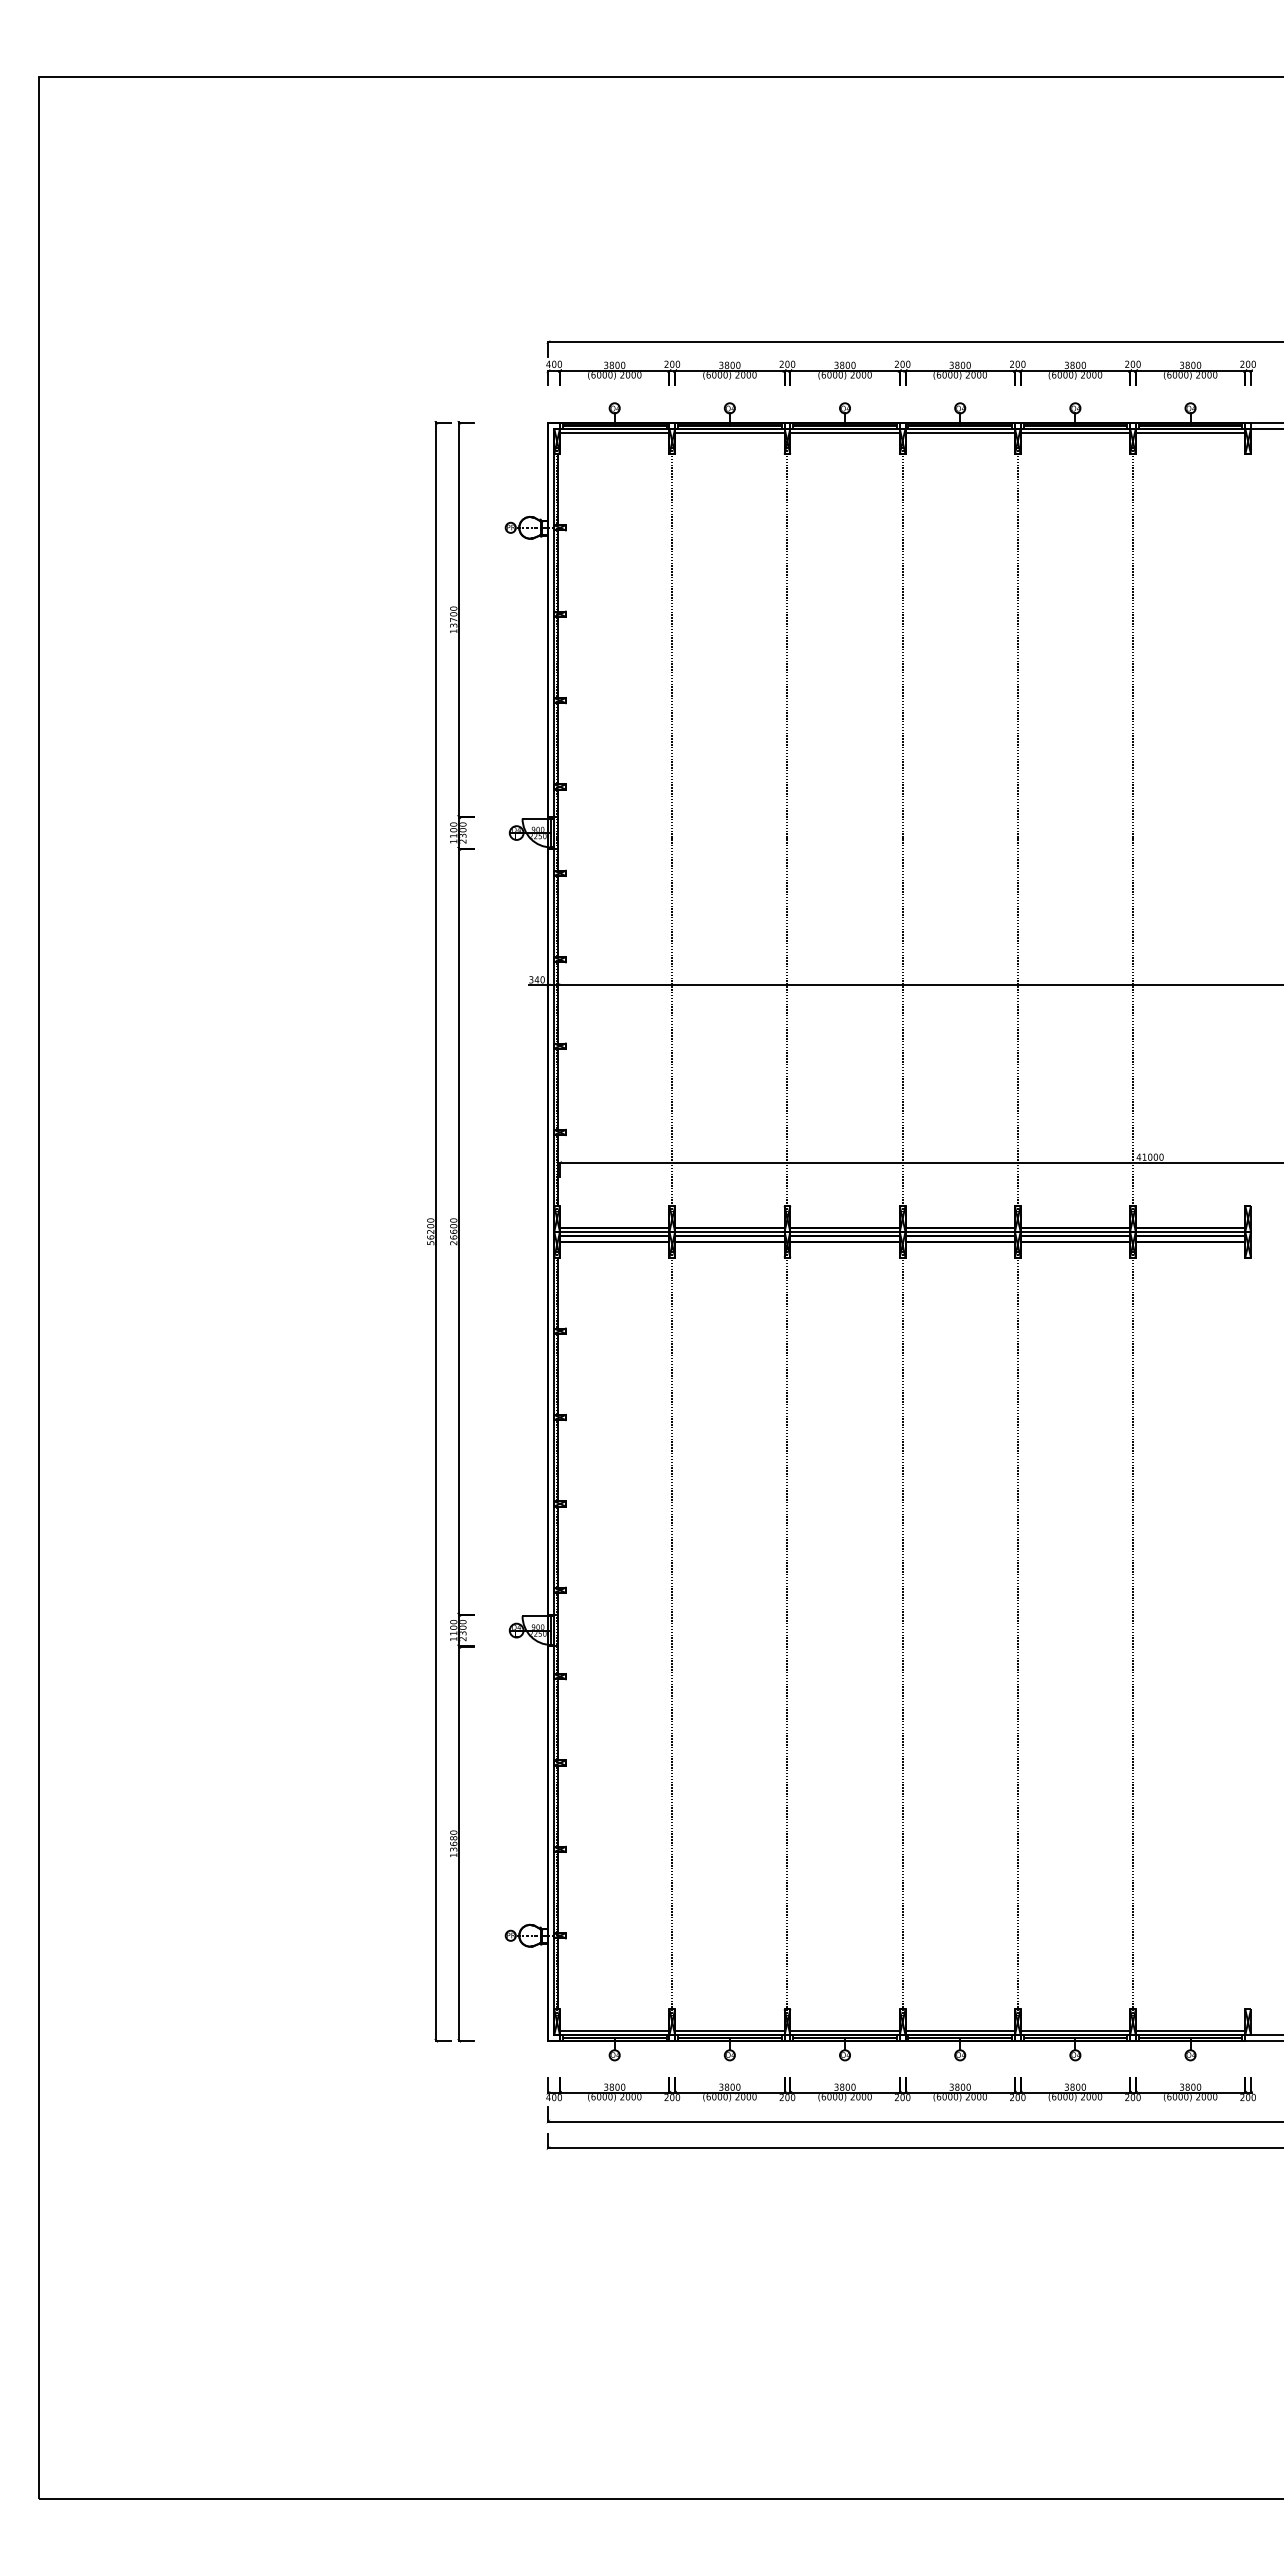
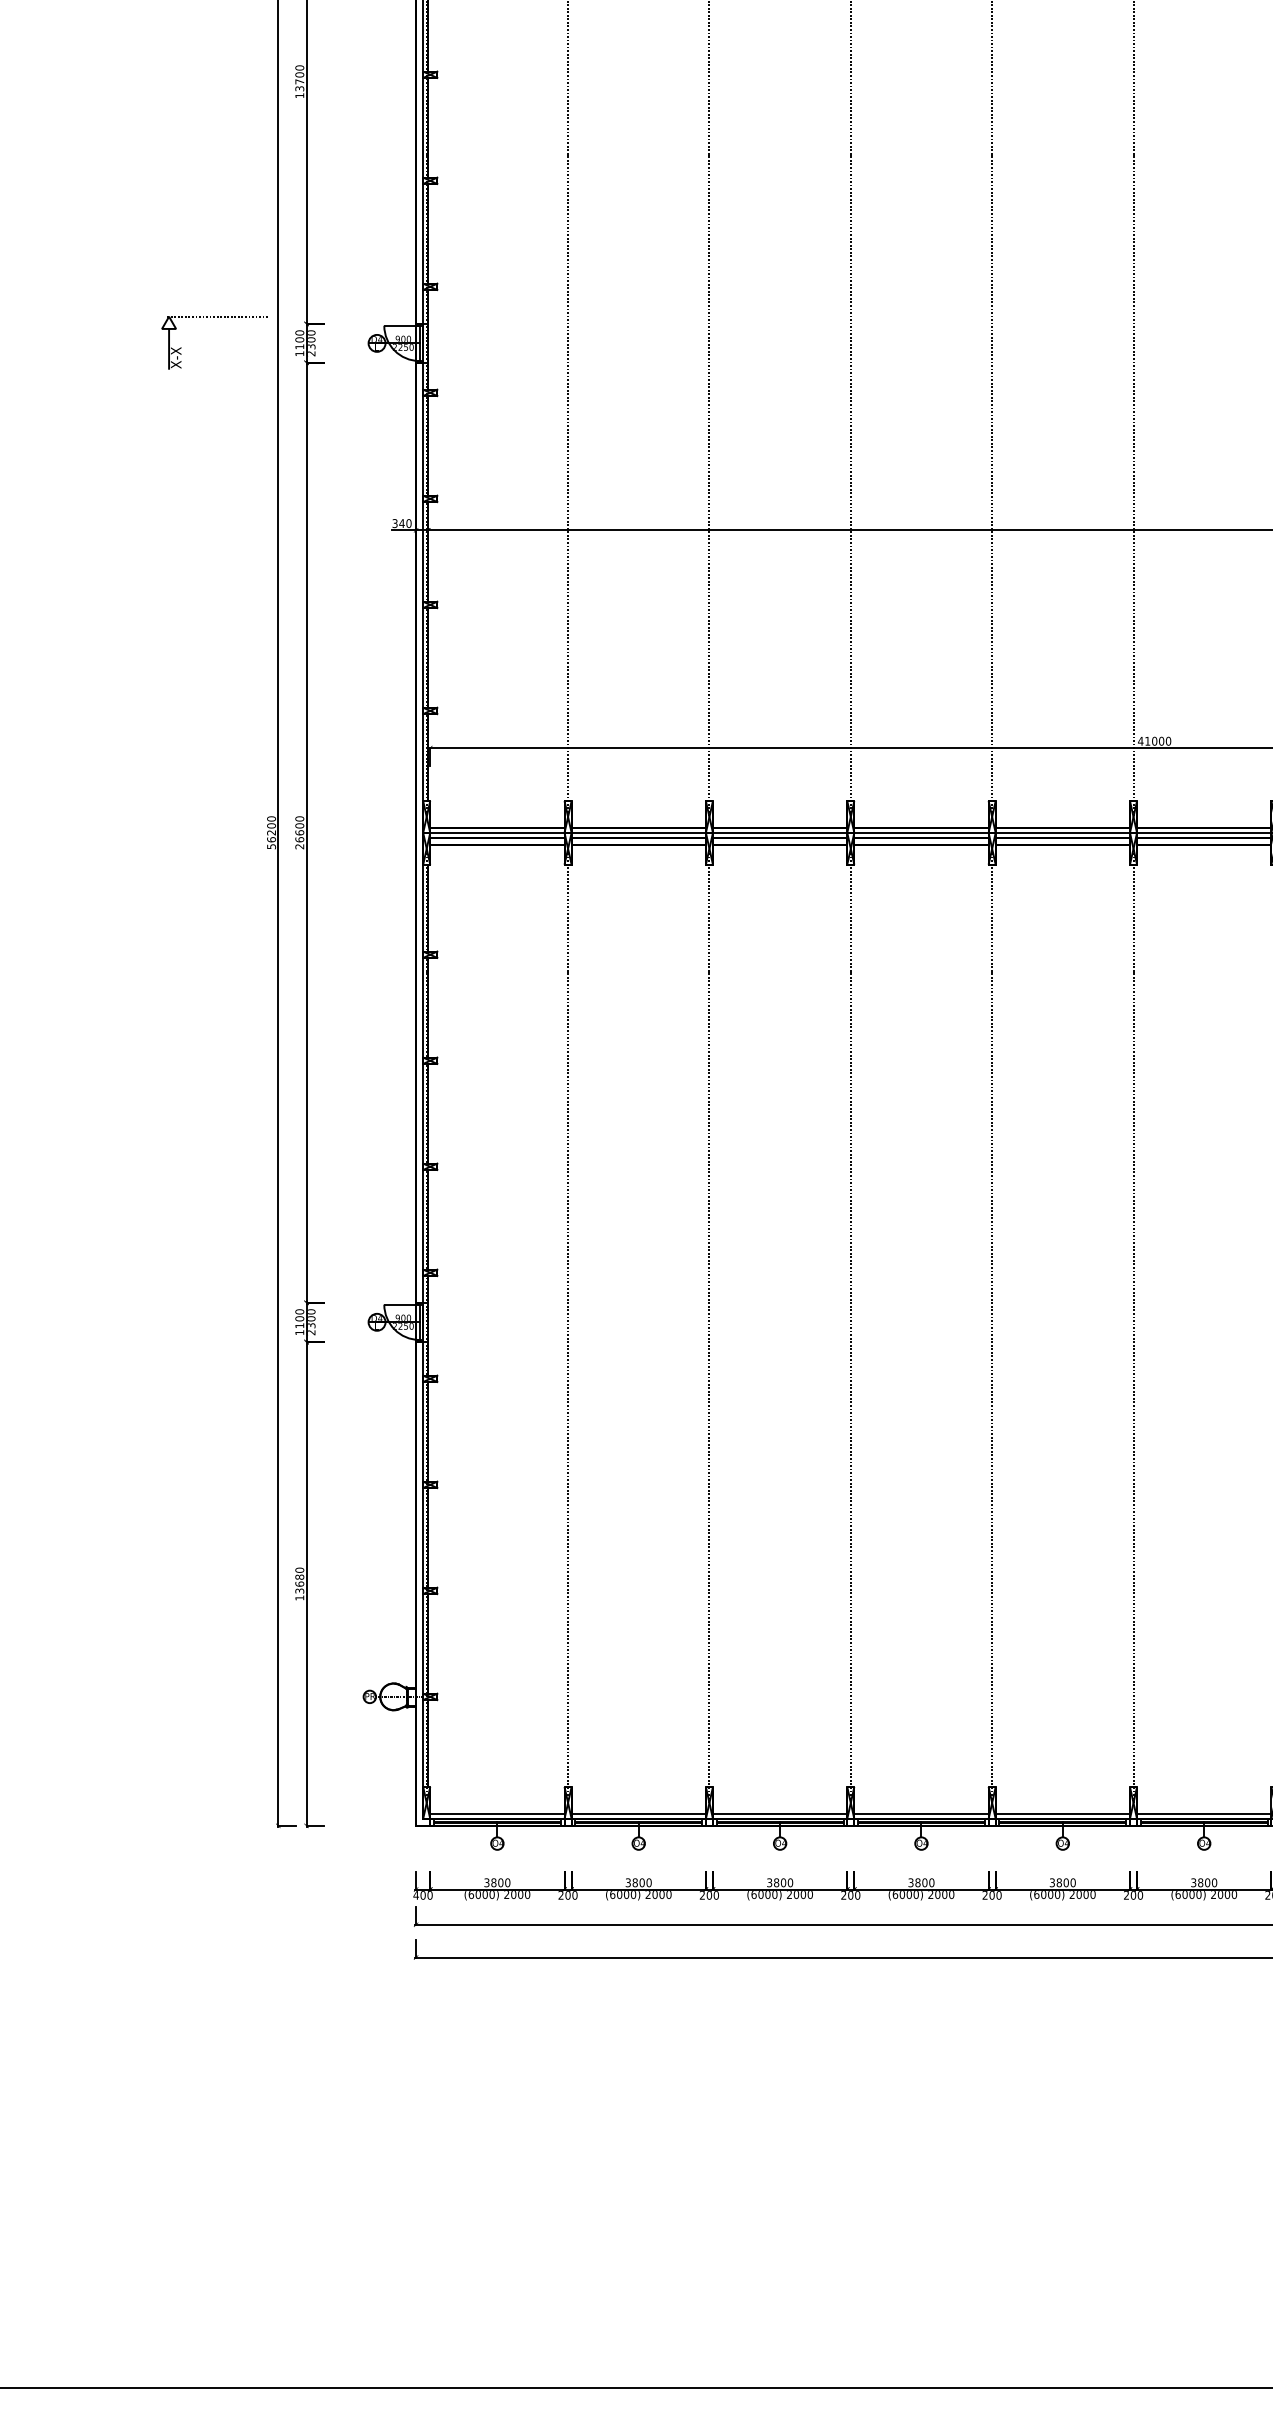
part: (383, 811) -> (213, 316), added

